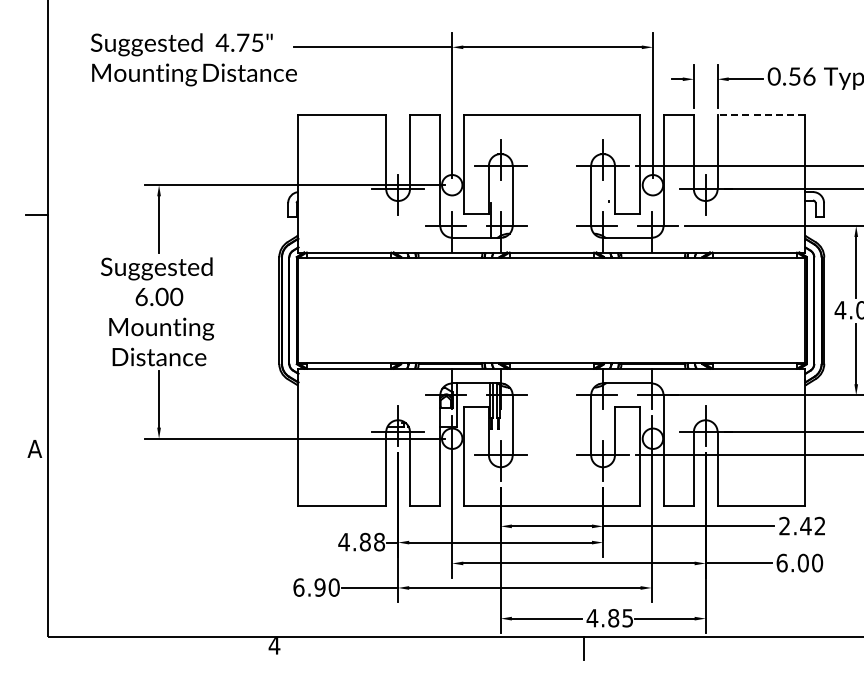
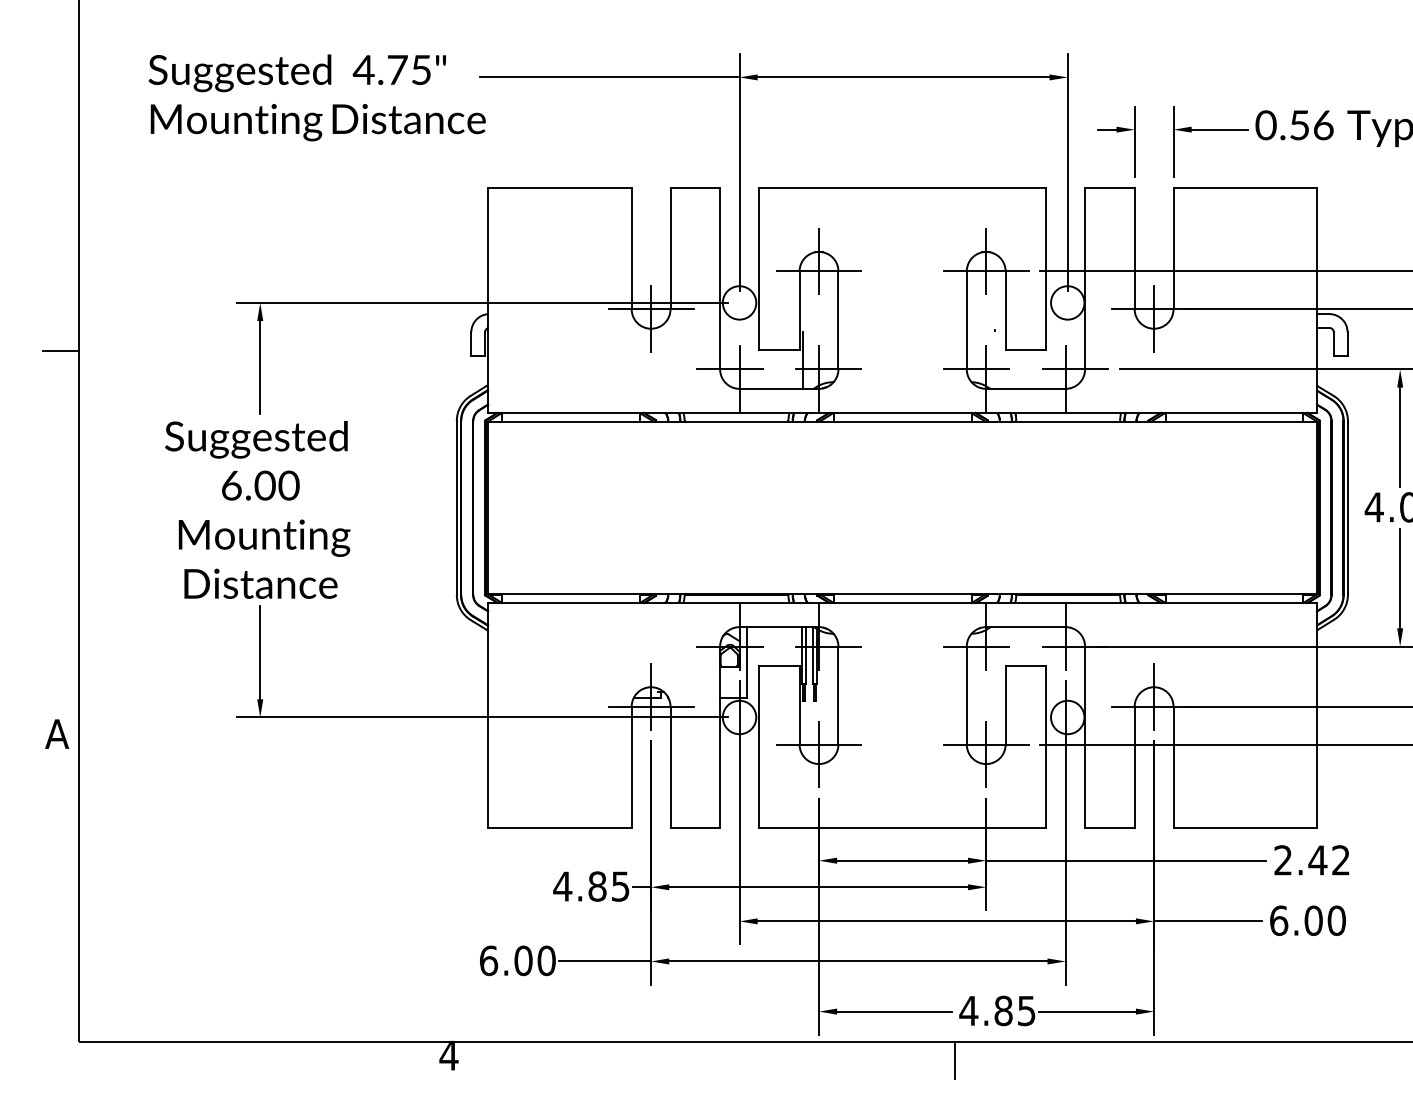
line: (761, 115) -> (1245, 188), dashed -> solid
text: (379, 541) -> (620, 885), 4.88 -> 4.85
text: (319, 587) -> (522, 960), 6.90 -> 6.00

